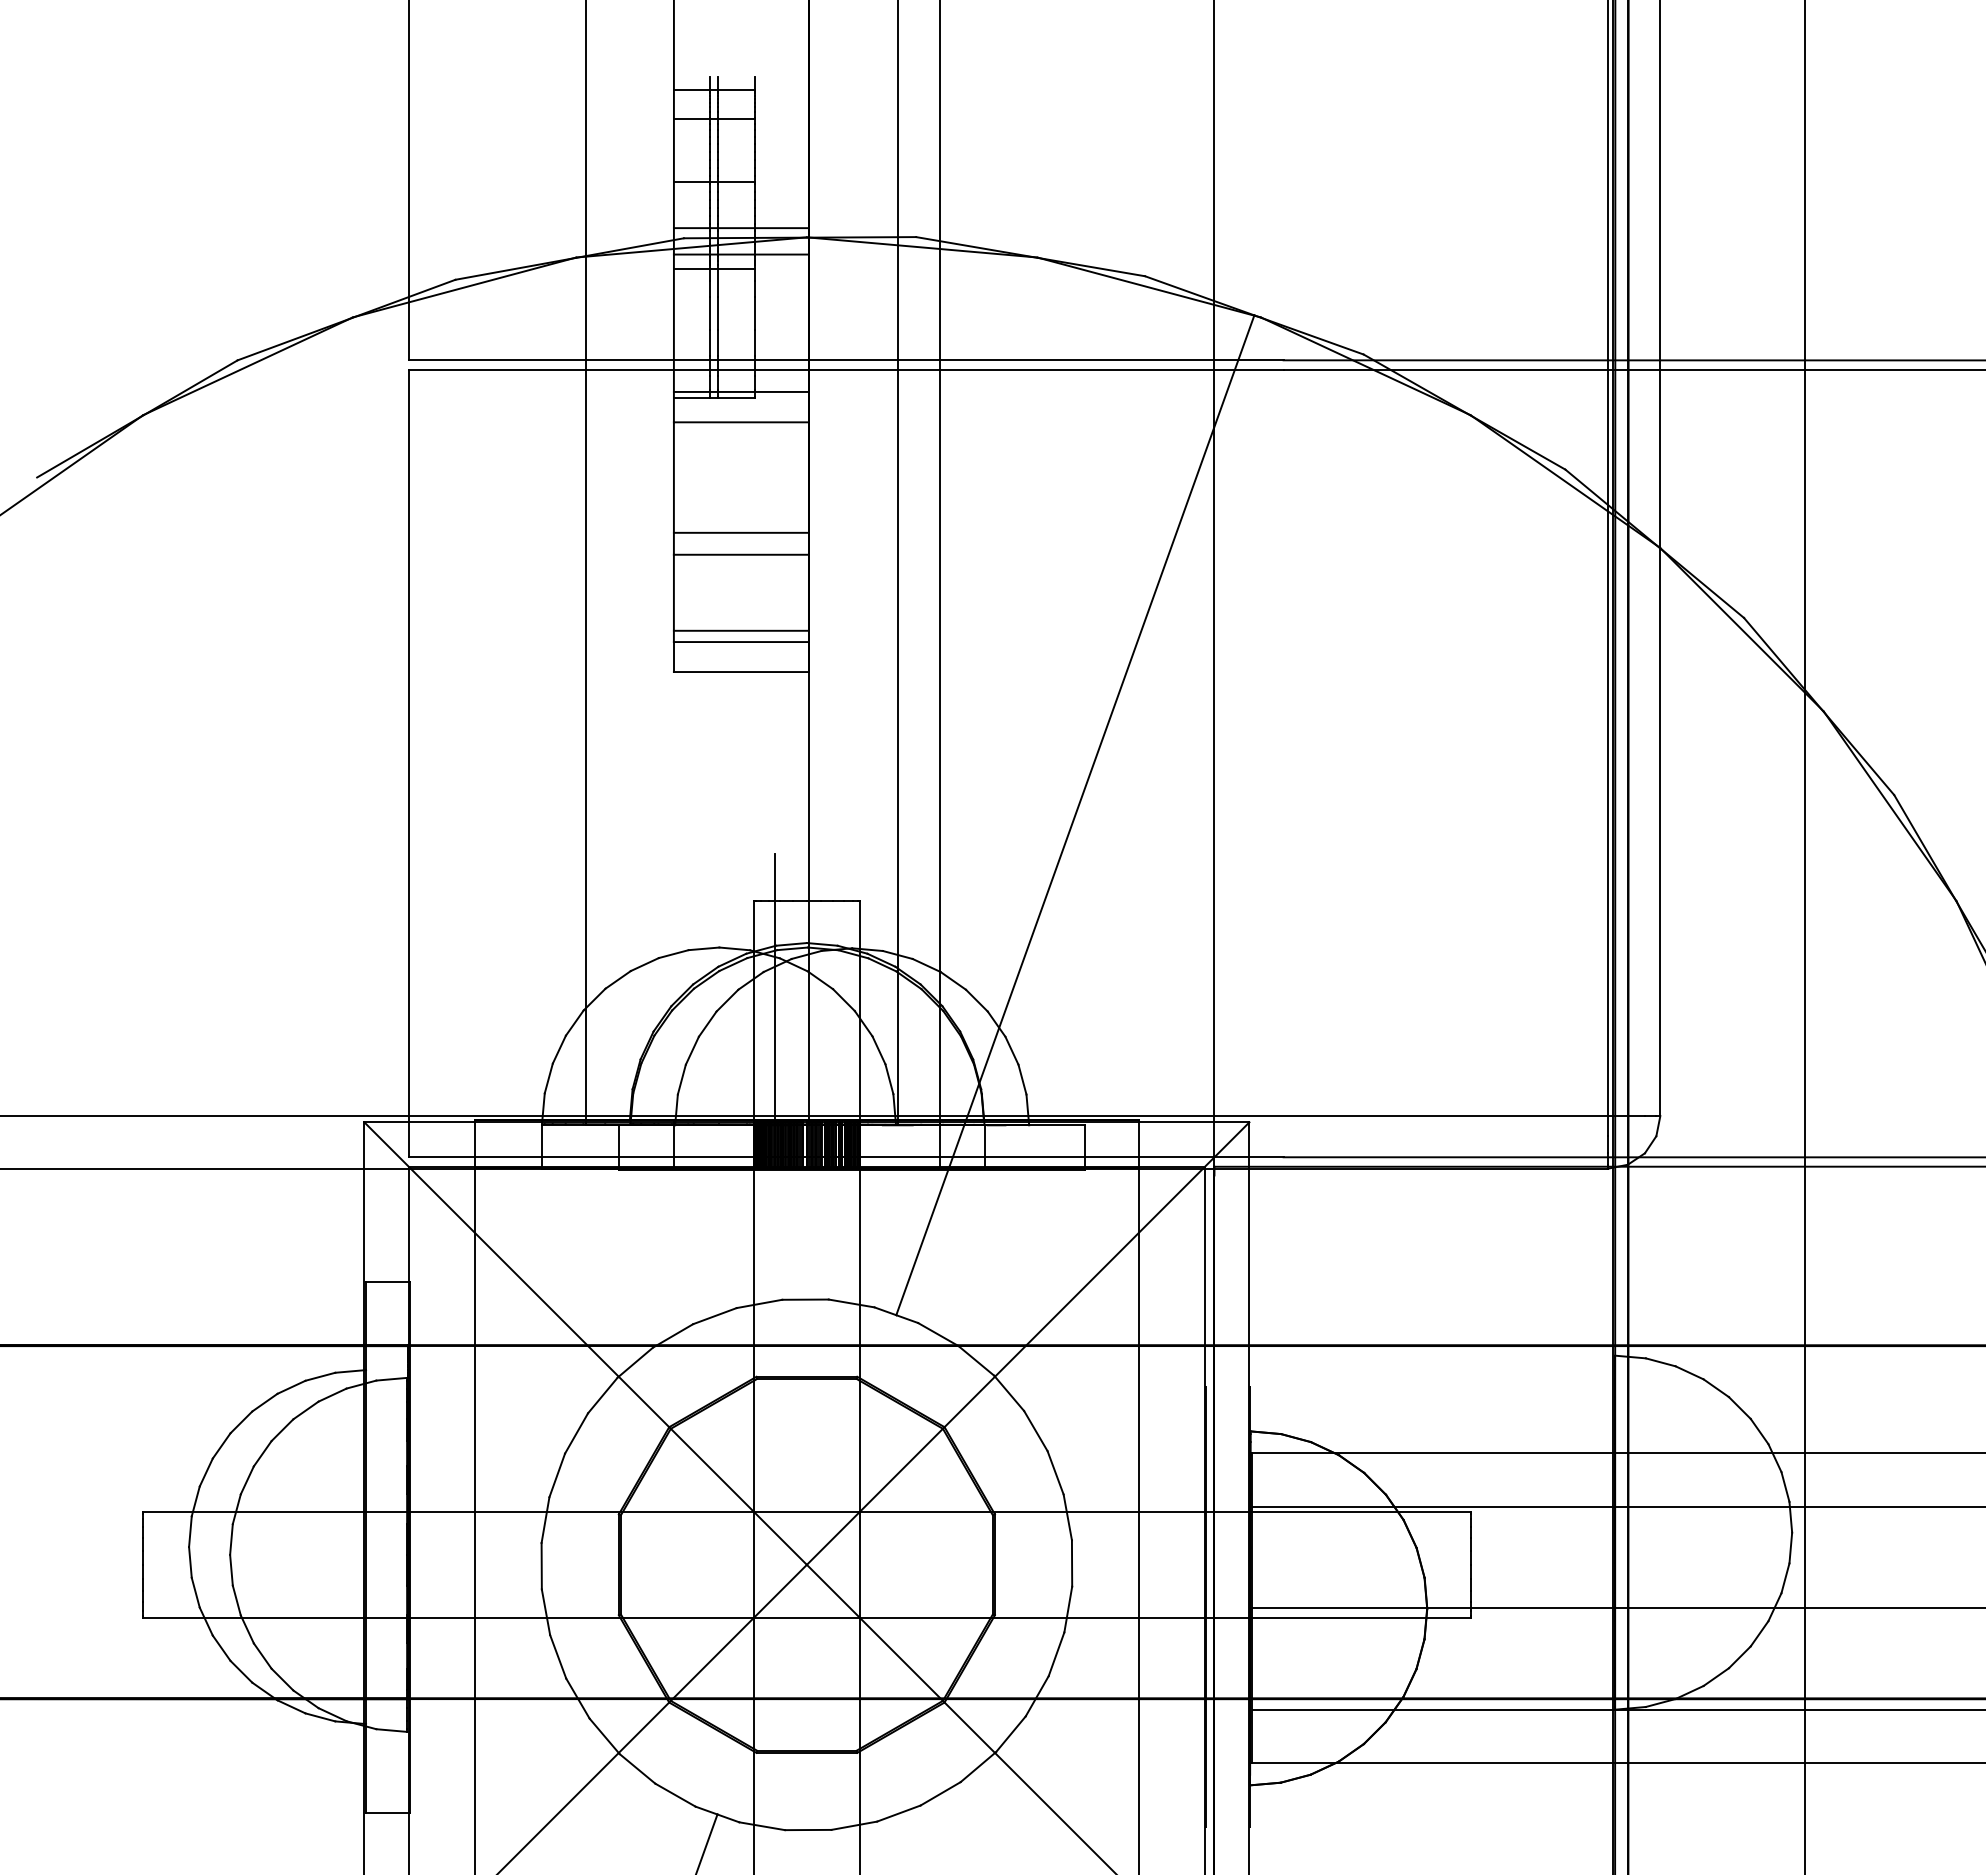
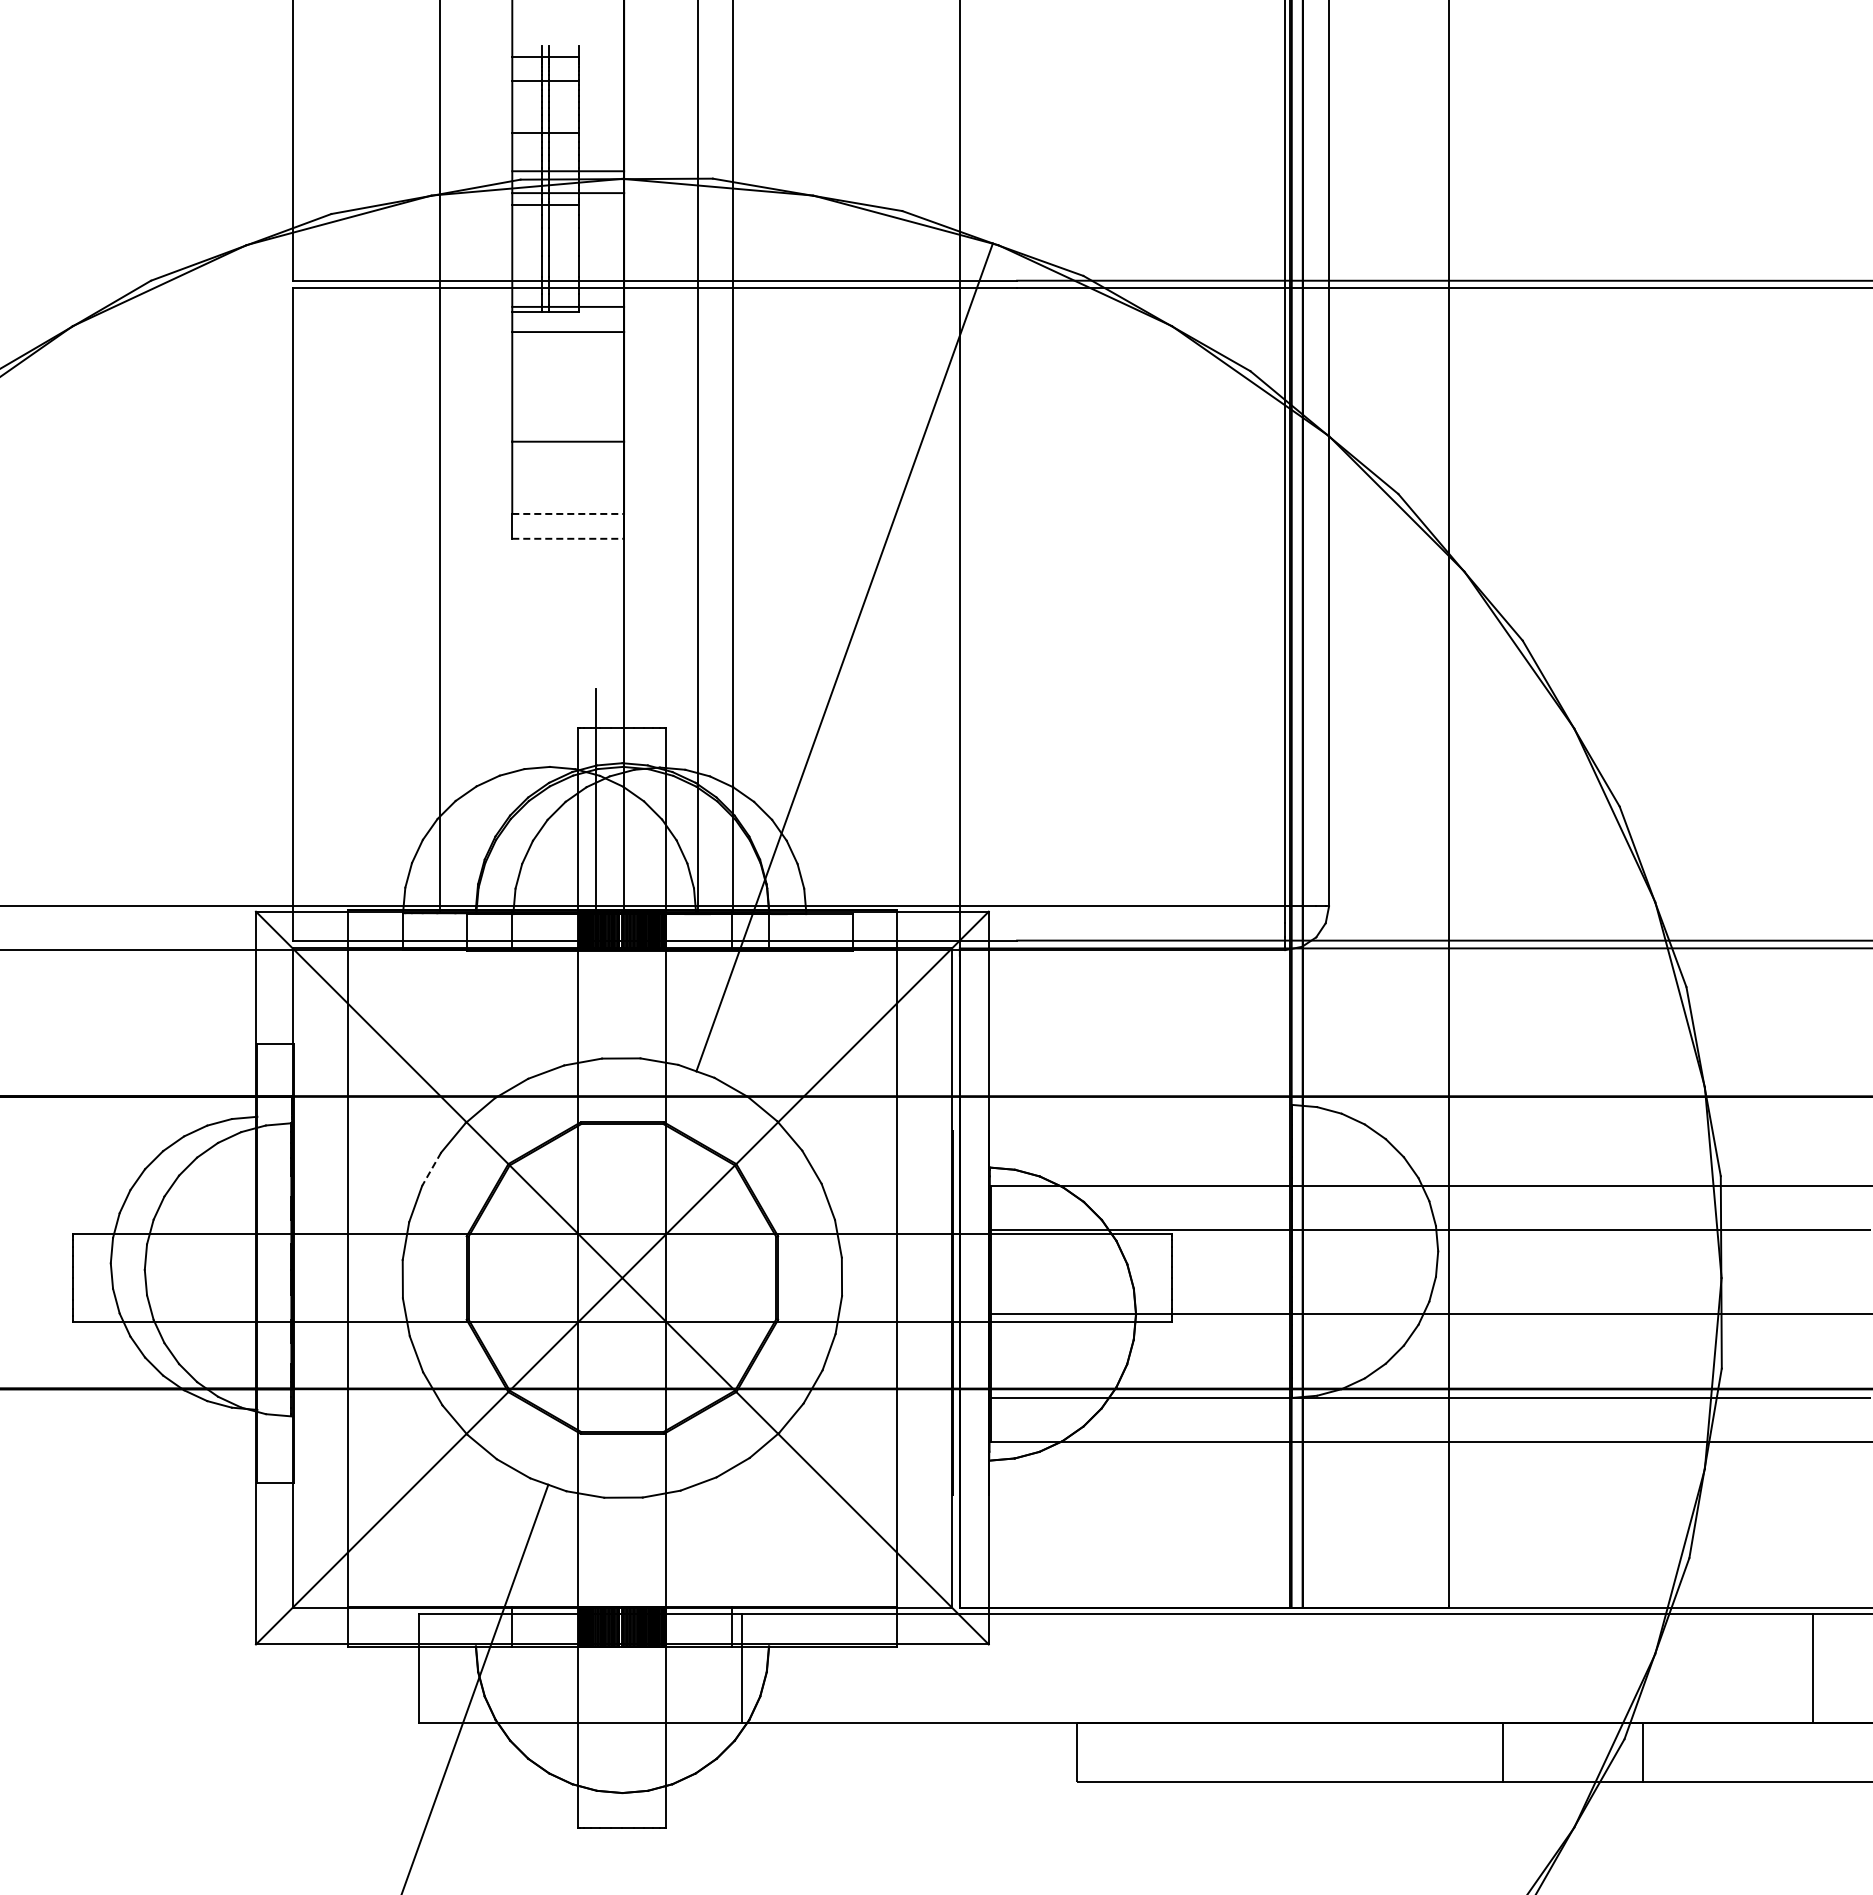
line: (741, 532) -> (568, 423), removed
line: (741, 630) -> (568, 504), removed
line: (741, 641) -> (568, 513), solid -> dashed
line: (741, 671) -> (568, 538), solid -> dashed
line: (576, 1433) -> (431, 1169), solid -> dashed

